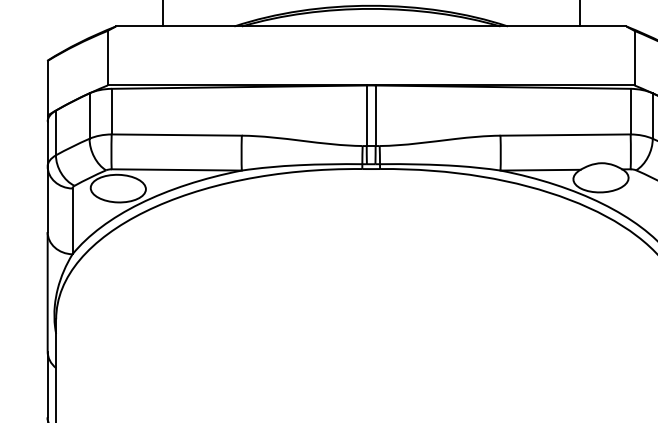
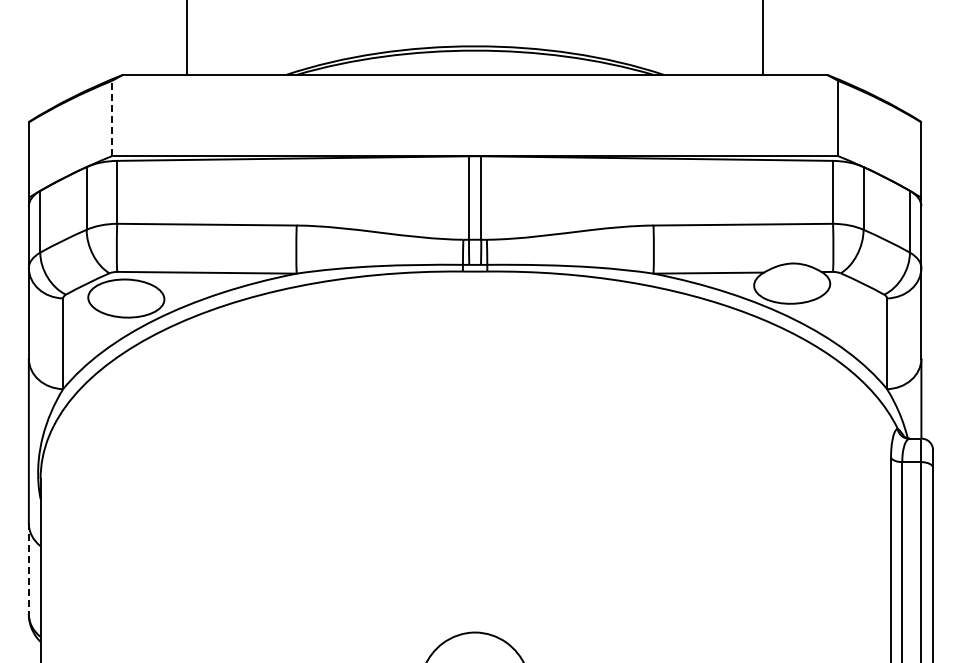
line: (107, 58) -> (111, 118), solid -> dashed
line: (47, 385) -> (28, 569), solid -> dashed

